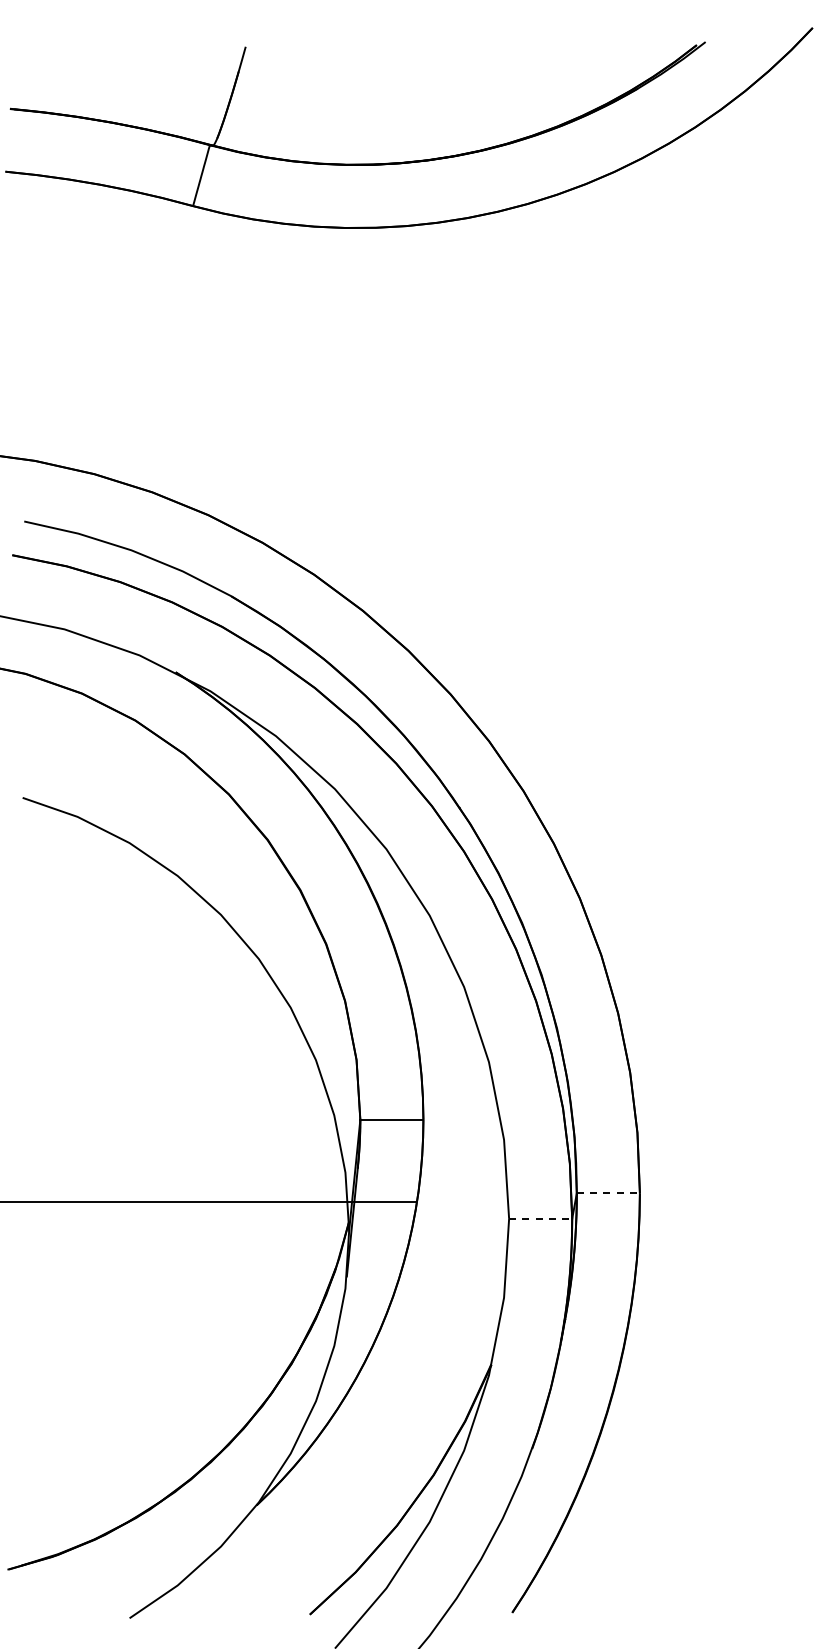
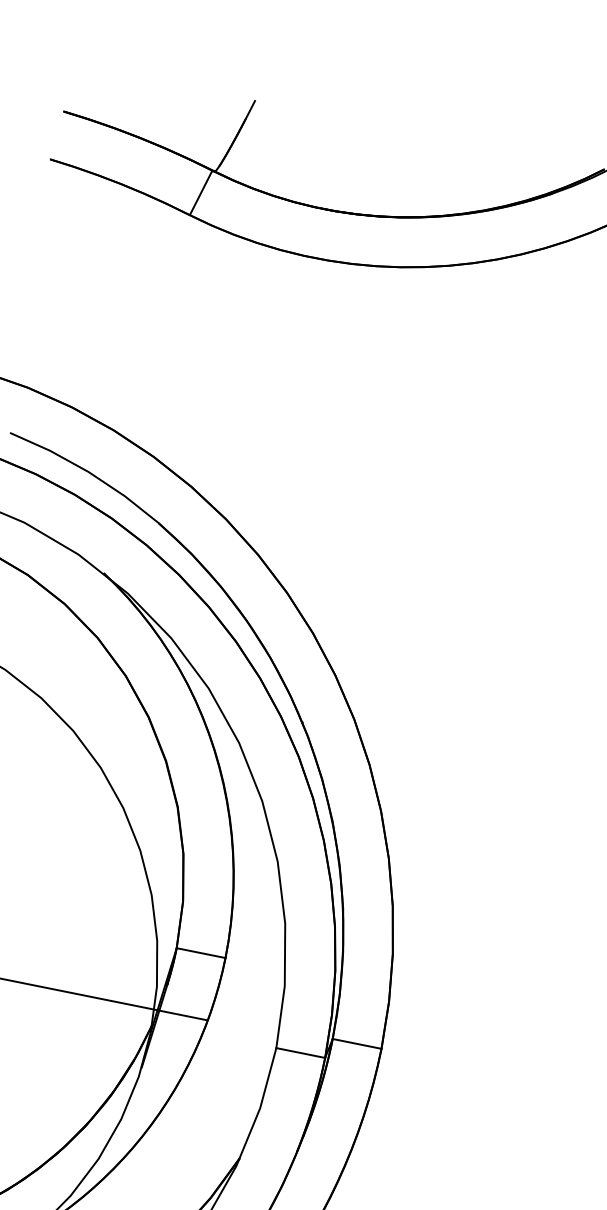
line: (608, 1193) -> (357, 1043), dashed -> solid
line: (540, 1218) -> (300, 1052), dashed -> solid

